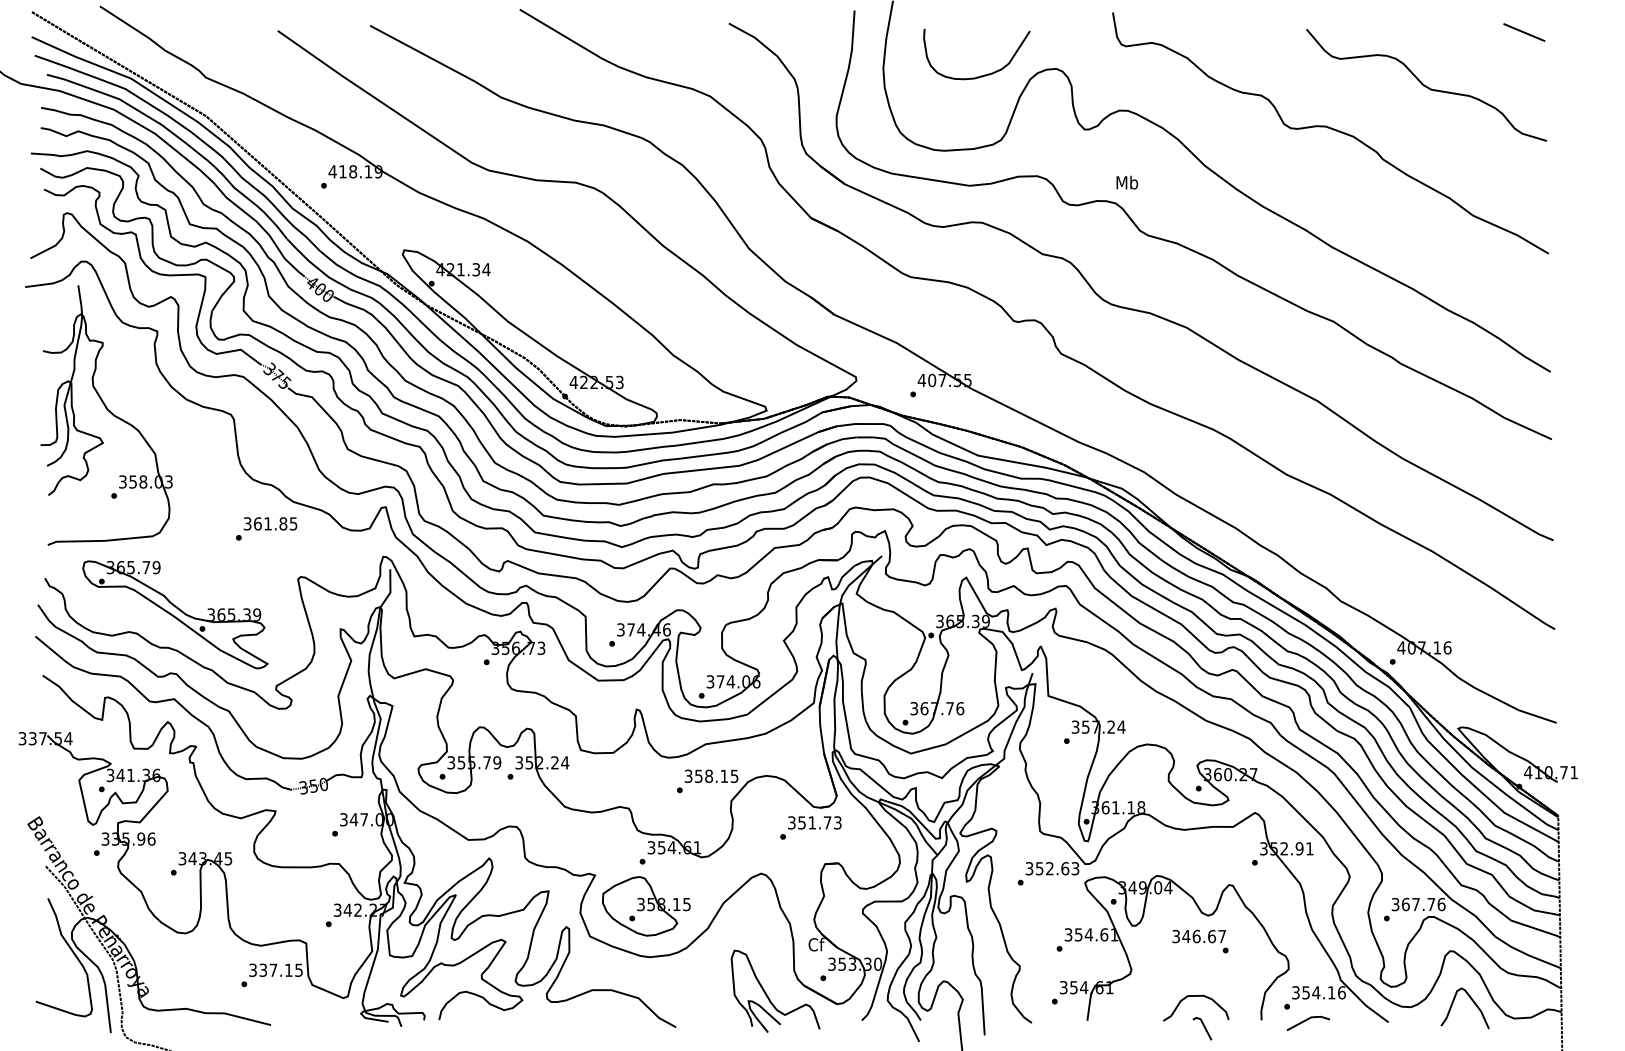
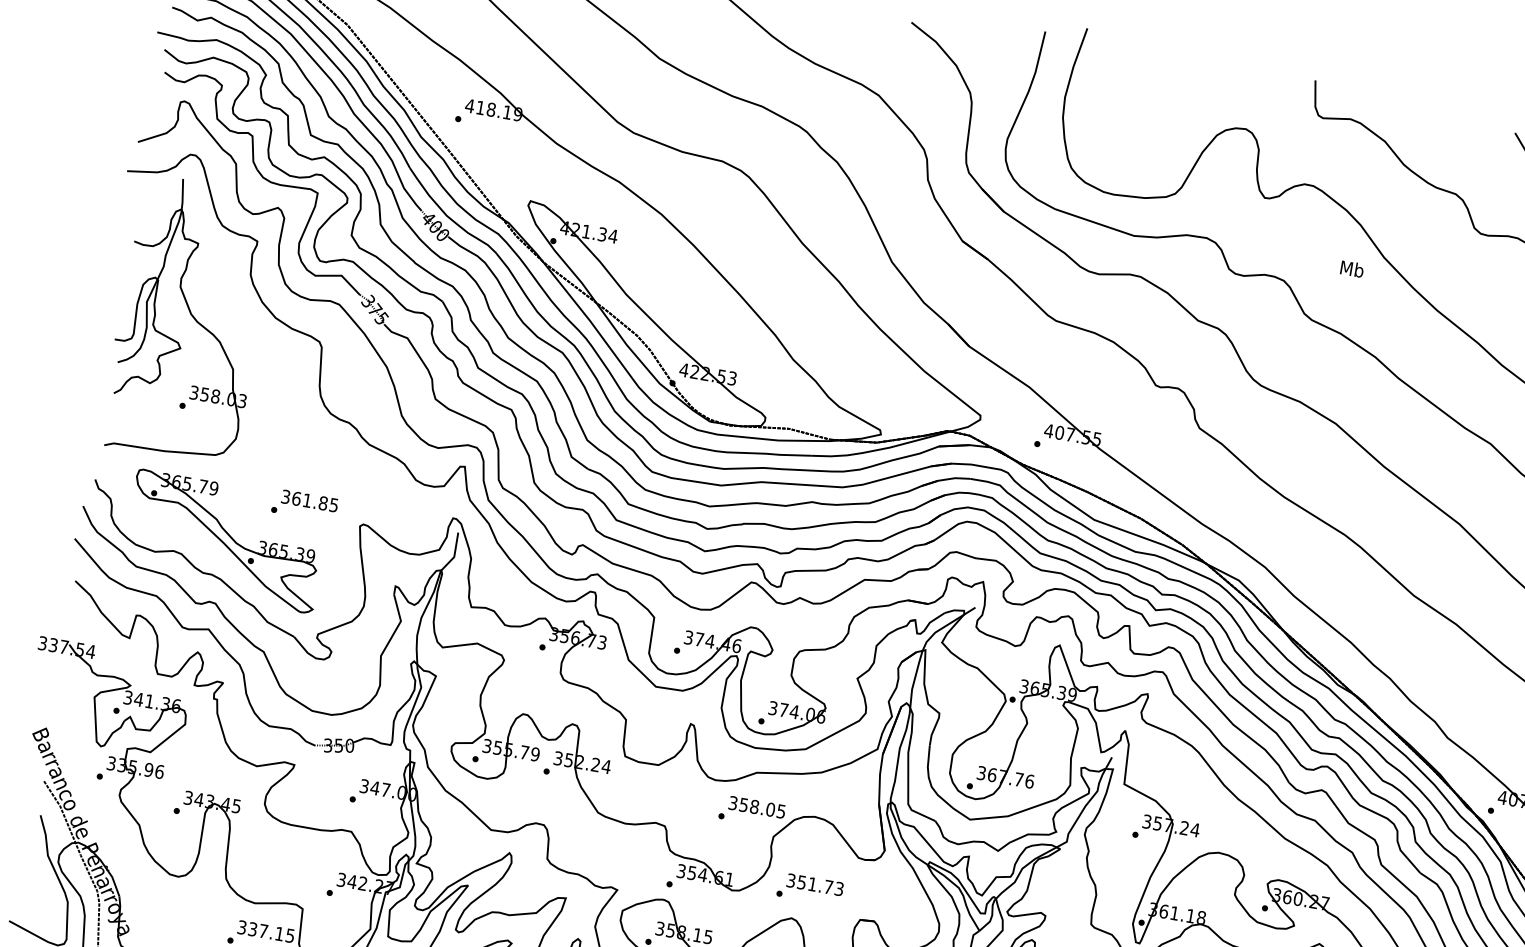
curve: (980, 75) -> (1165, 122), removed
text: (1127, 182) -> (1352, 268), moved
text: (266, 528) -> (304, 505), moved
text: (724, 775) -> (770, 808), 358.15 -> 358.05
text: (810, 827) -> (809, 888), moved

